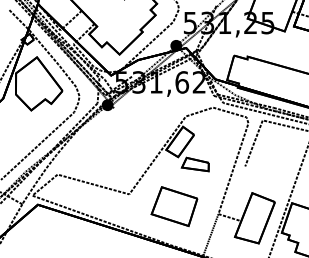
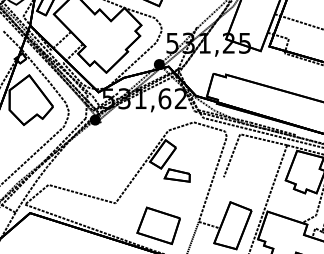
part: (174, 206) -> (158, 225), moved

